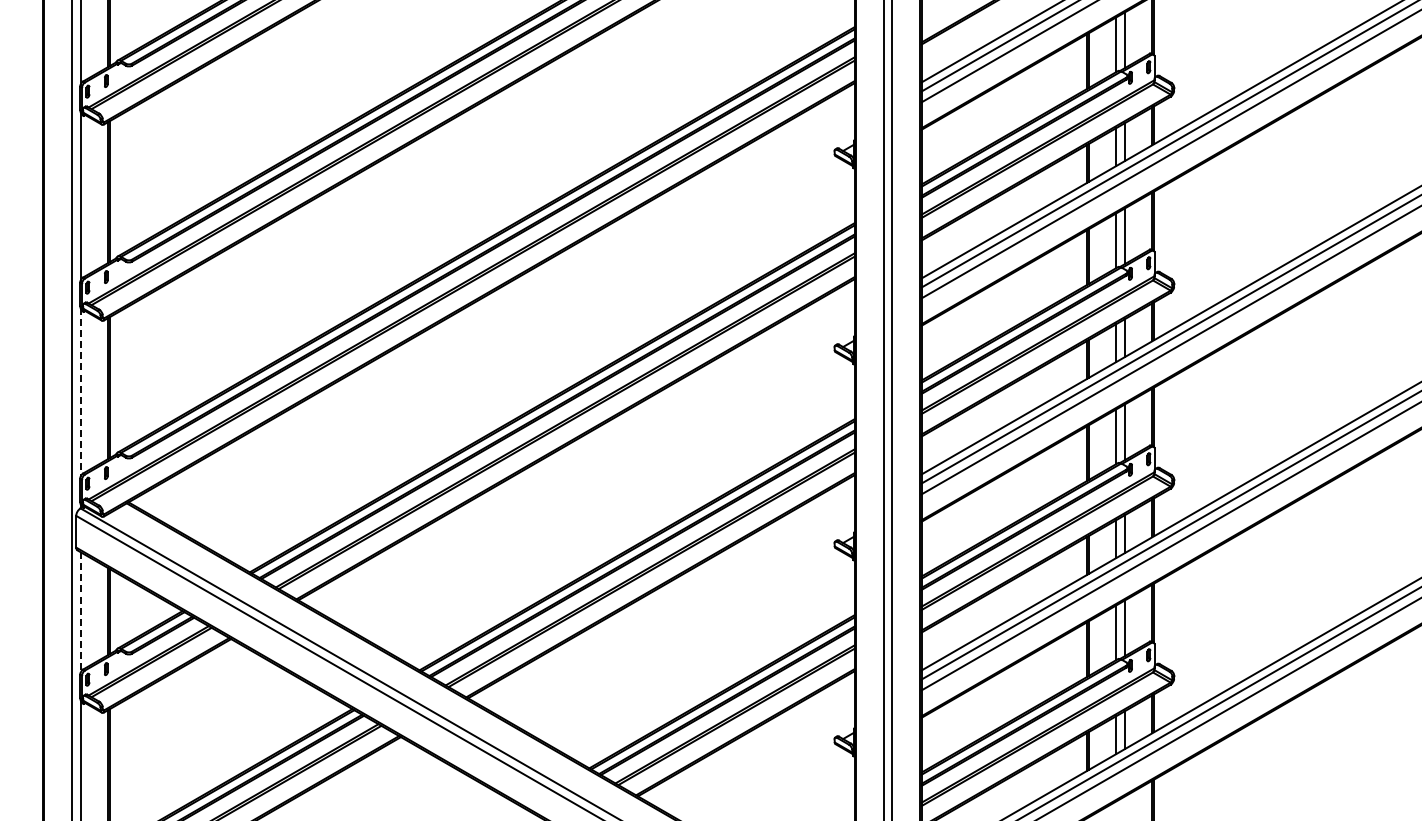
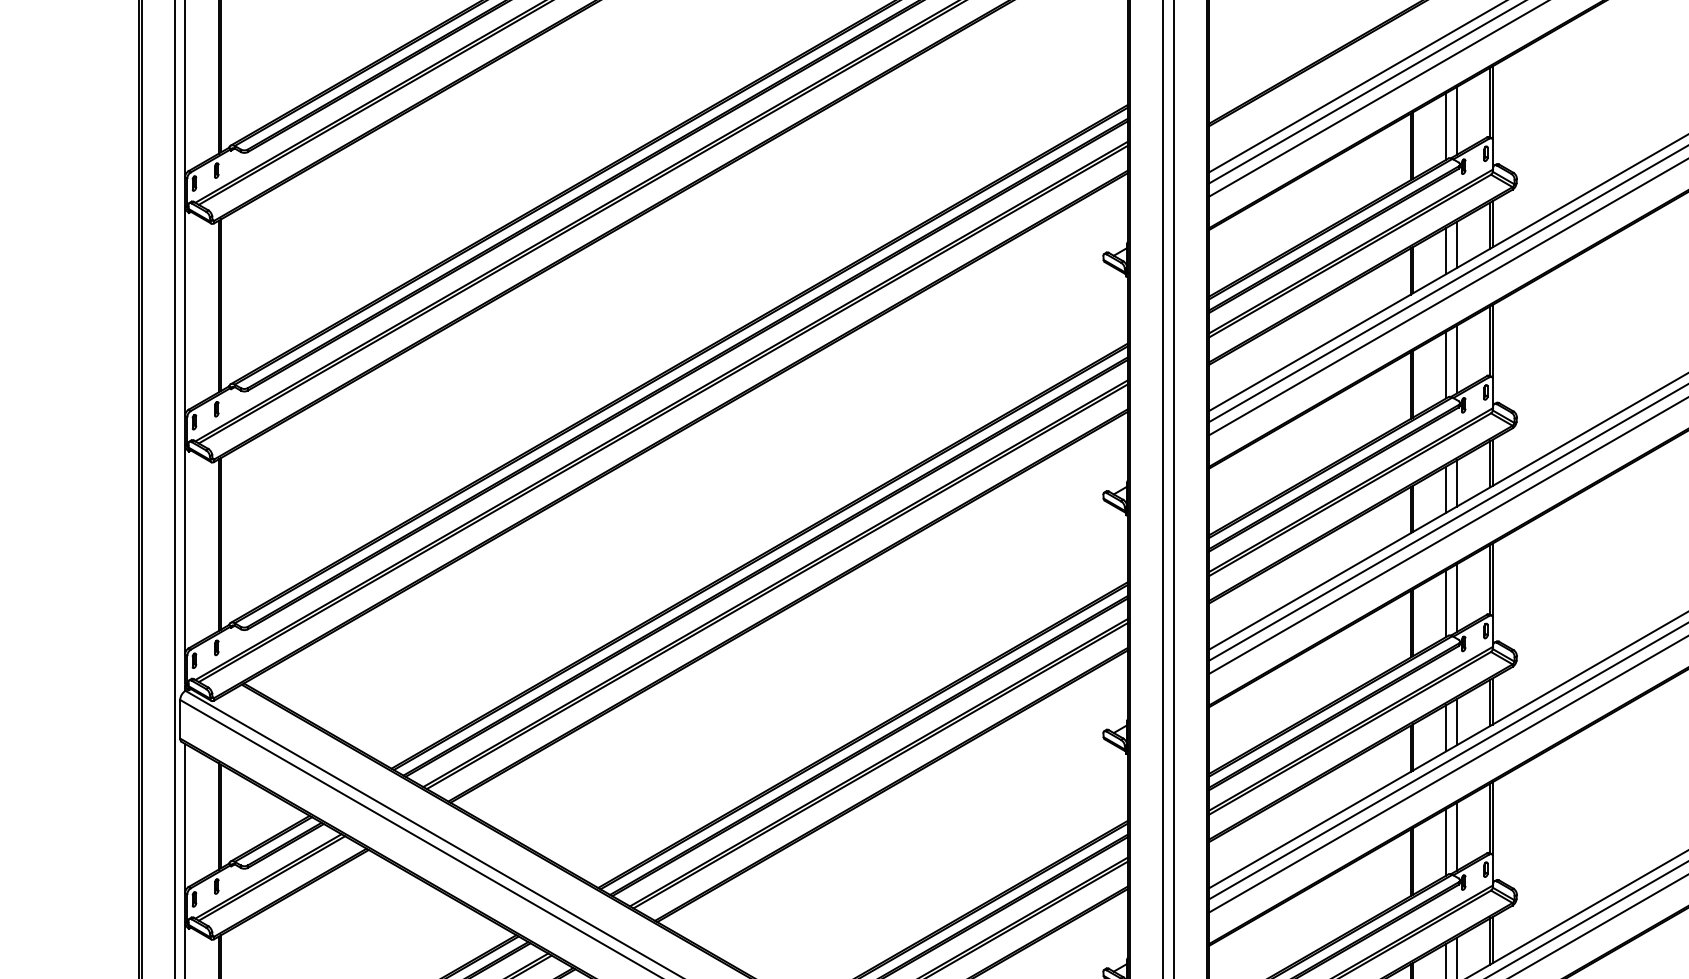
line: (80, 392) -> (185, 549), dashed -> solid
line: (80, 613) -> (185, 818), dashed -> solid

